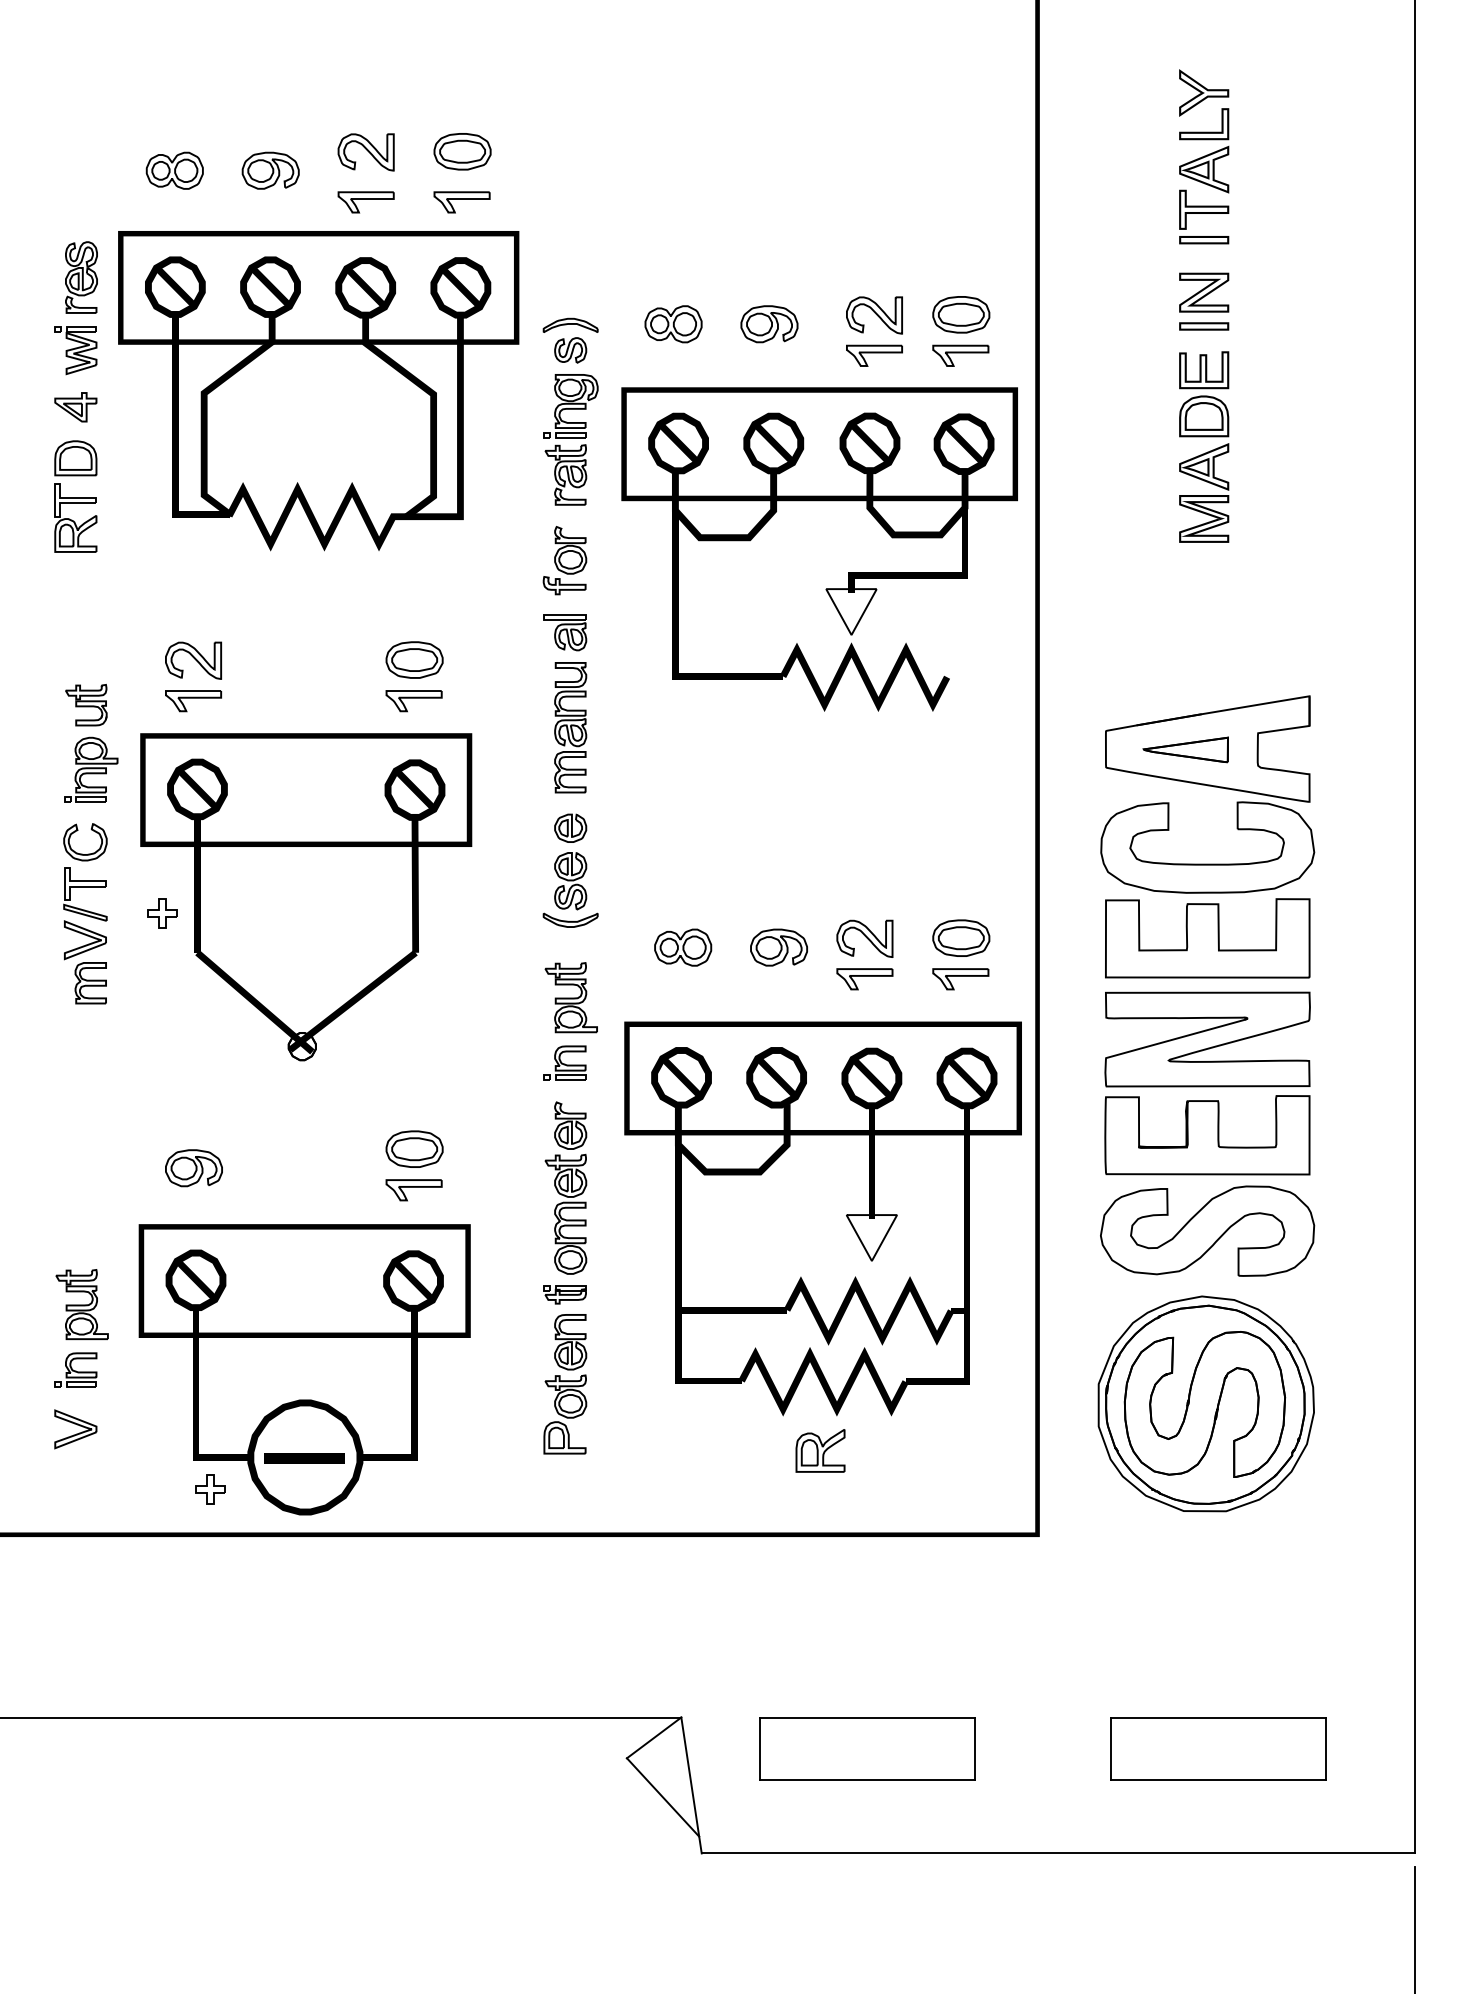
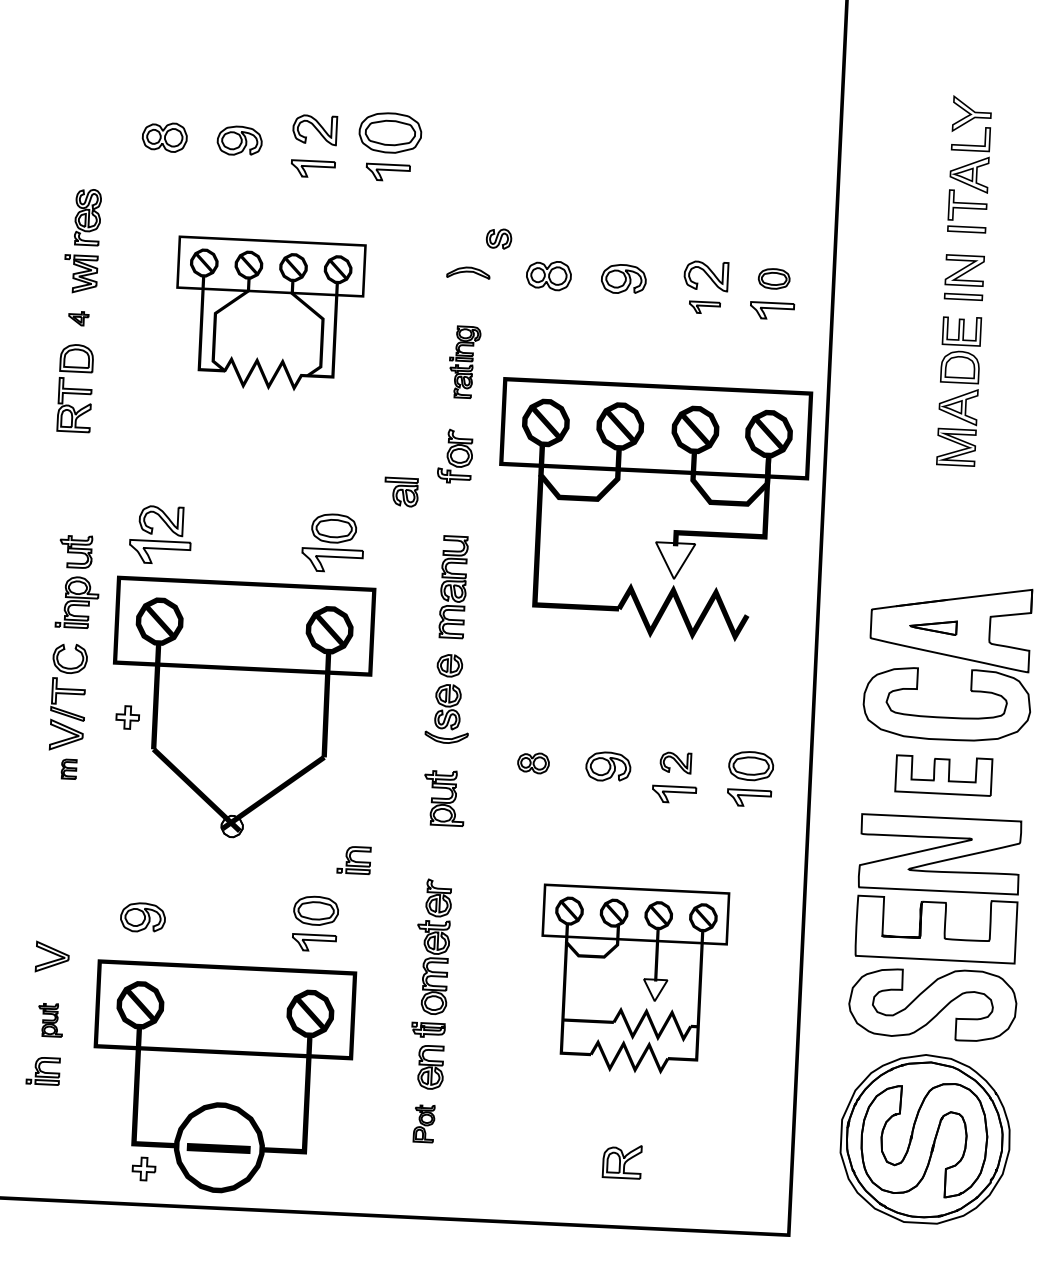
part: (462, 151) -> (390, 132), size x1.4
part: (961, 314) -> (774, 278), size x0.7
part: (570, 350) -> (498, 239), moved
part: (874, 355) -> (704, 307), size x0.7
part: (318, 391) -> (268, 315), size x0.6
part: (75, 407) -> (78, 318), size x0.6
part: (570, 439) -> (464, 361), size x0.7
part: (848, 572) -> (673, 530), moved
part: (565, 632) -> (401, 492), moved
part: (193, 701) -> (159, 552), size x1.4
part: (413, 701) -> (331, 560), size x1.4
part: (1185, 749) -> (933, 626), size x0.7
part: (864, 938) -> (675, 762), size x0.7
part: (1207, 938) -> (943, 775), size x0.6
part: (683, 947) -> (533, 763), size x0.7
part: (90, 983) -> (68, 769), size x0.6
part: (564, 1062) -> (353, 859), moved
part: (822, 1218) -> (632, 980), size x0.6
part: (81, 1304) -> (50, 1019), size x0.6
part: (565, 1414) -> (424, 1123), size x0.6
part: (75, 1429) -> (52, 957), moved

